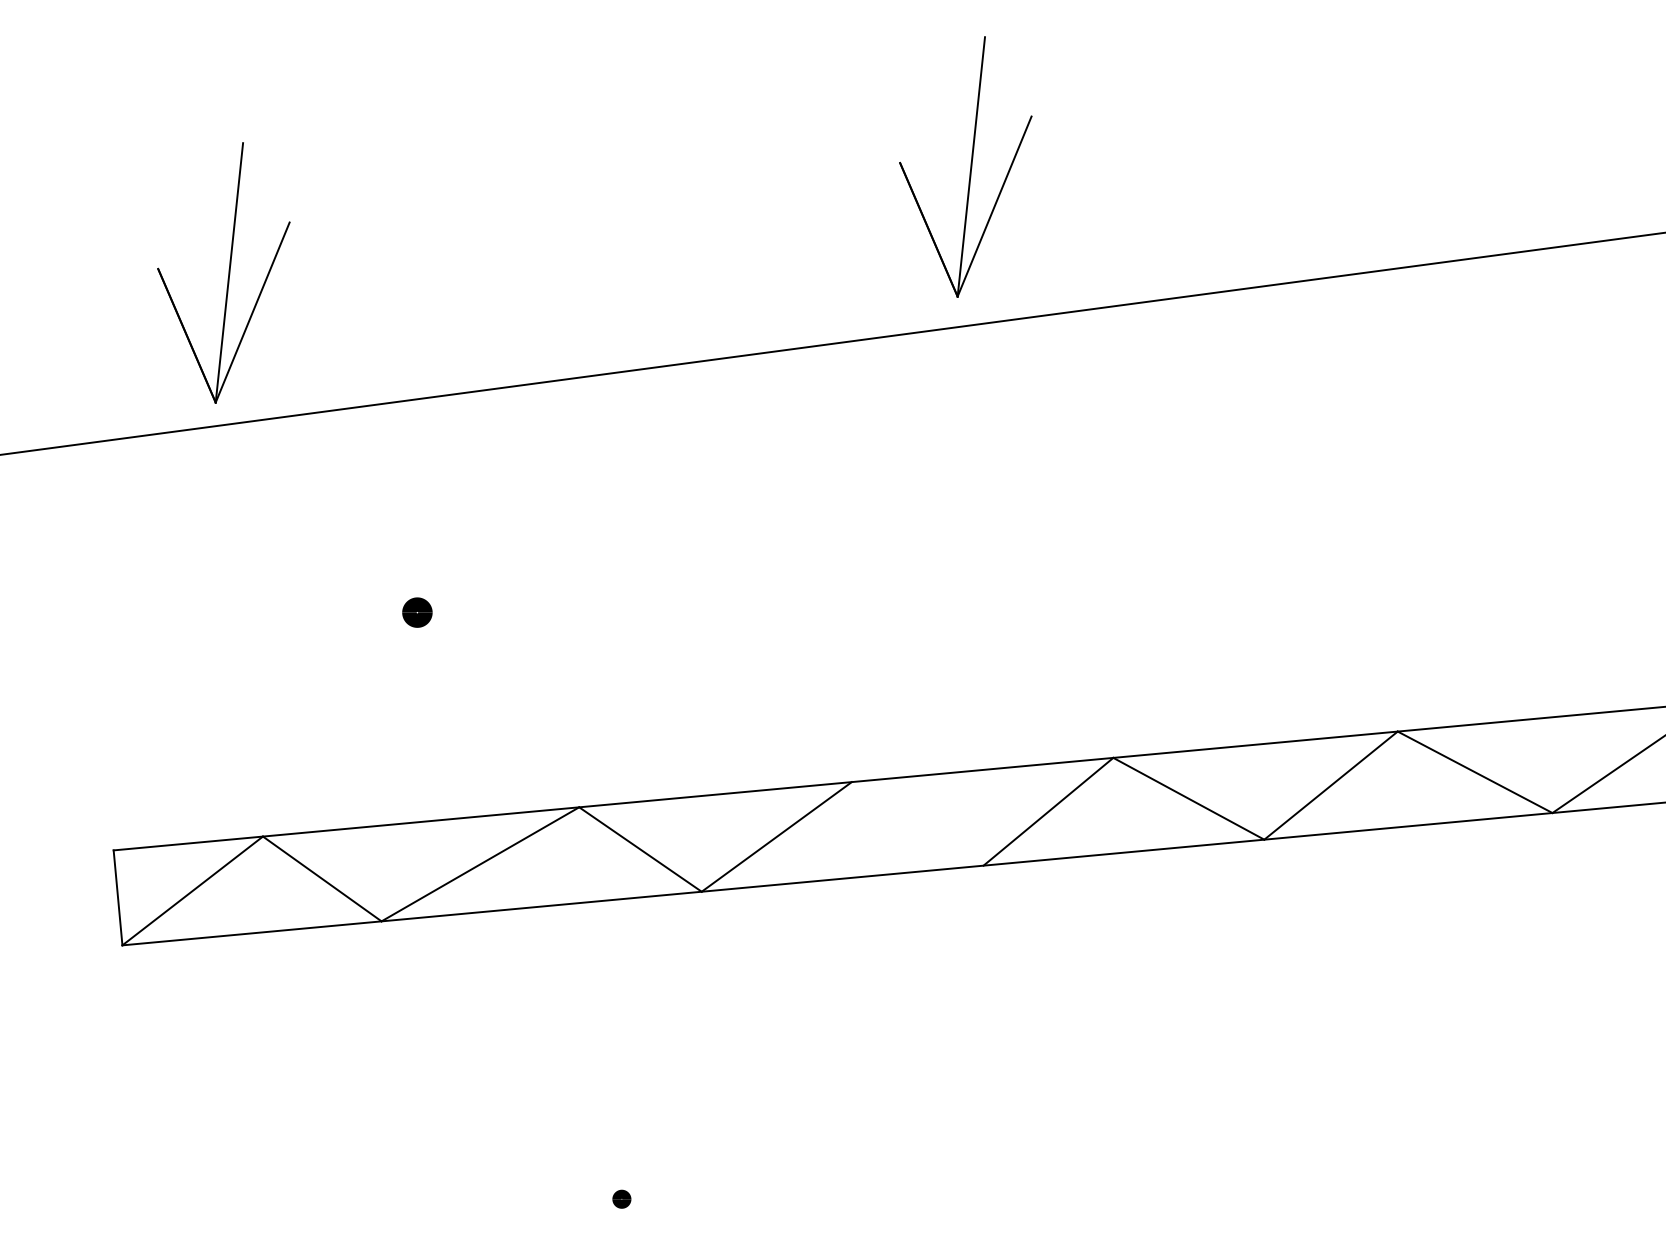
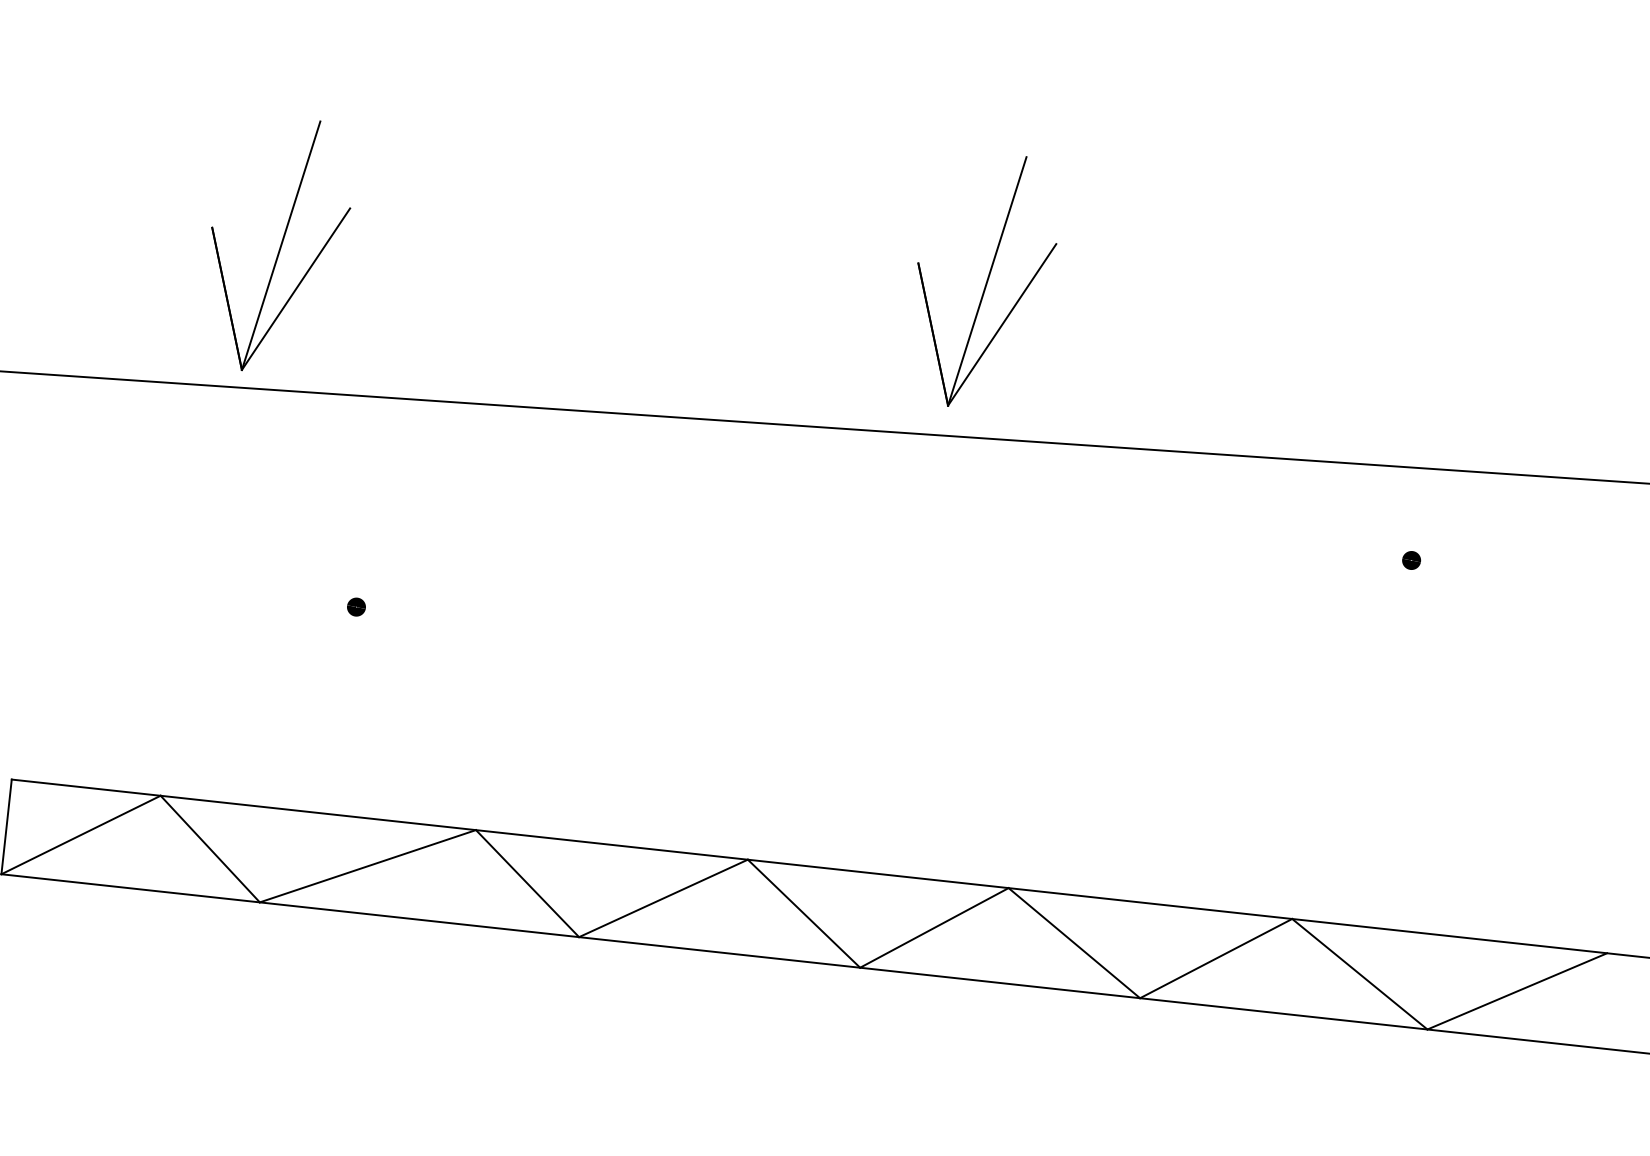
part: (223, 272) -> (275, 244), moved
part: (1442, 355) -> (1410, 559), added
part: (417, 611) -> (356, 606), size x0.62
line: (917, 823) -> (803, 913), added

